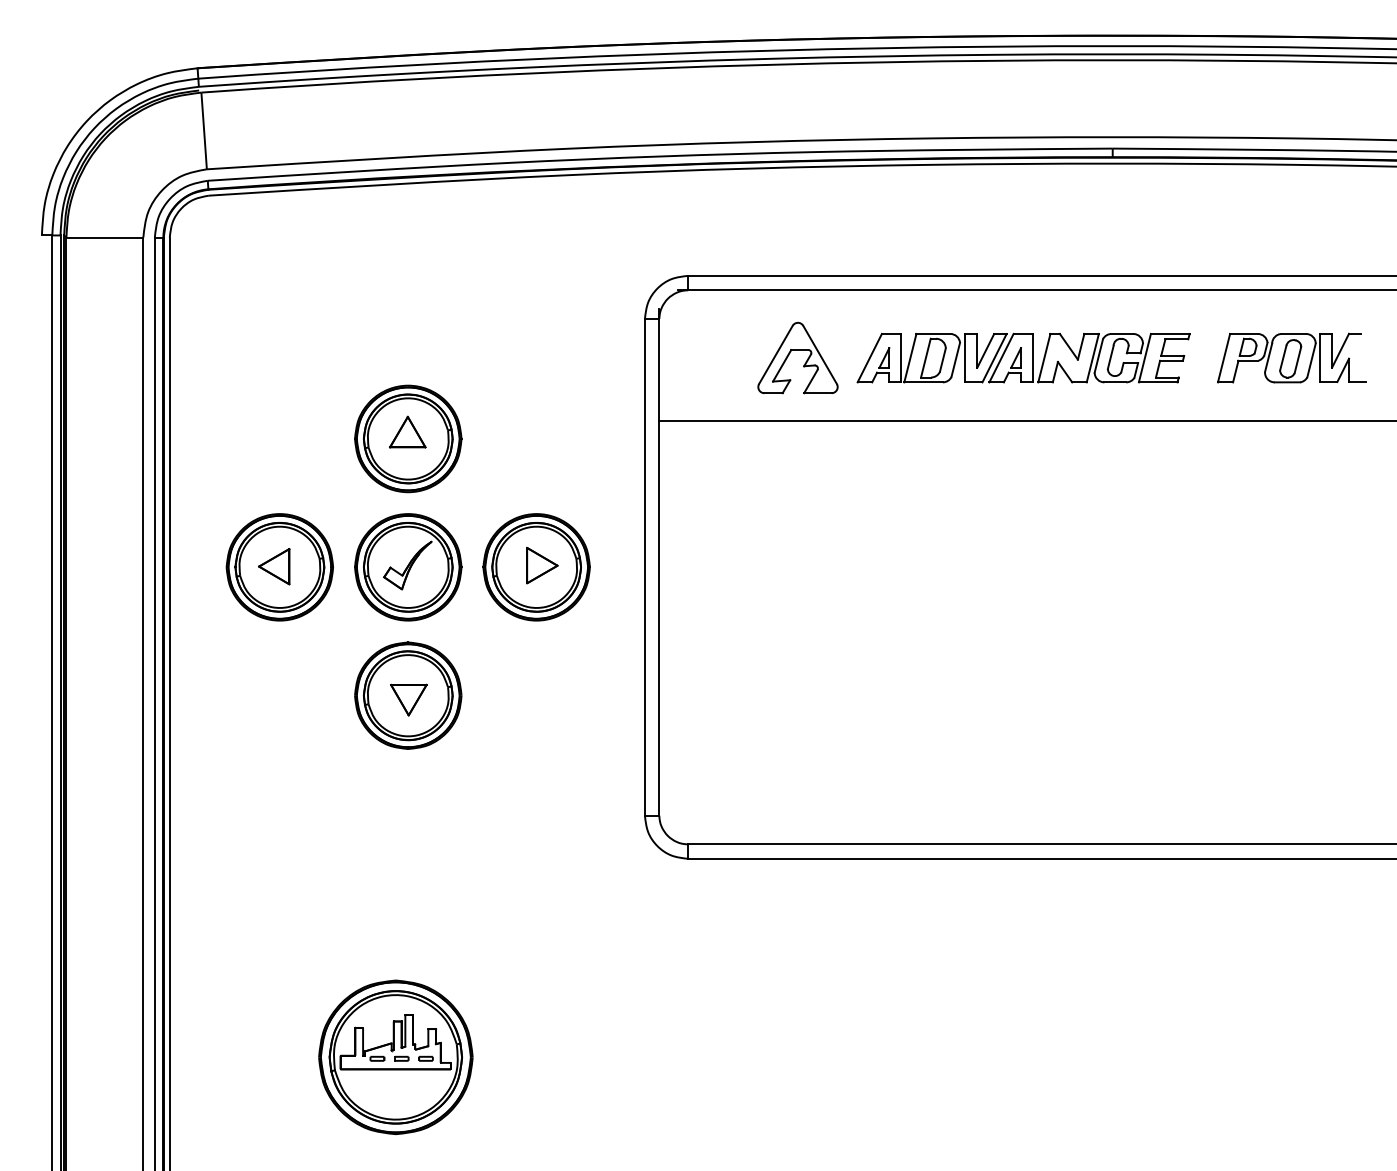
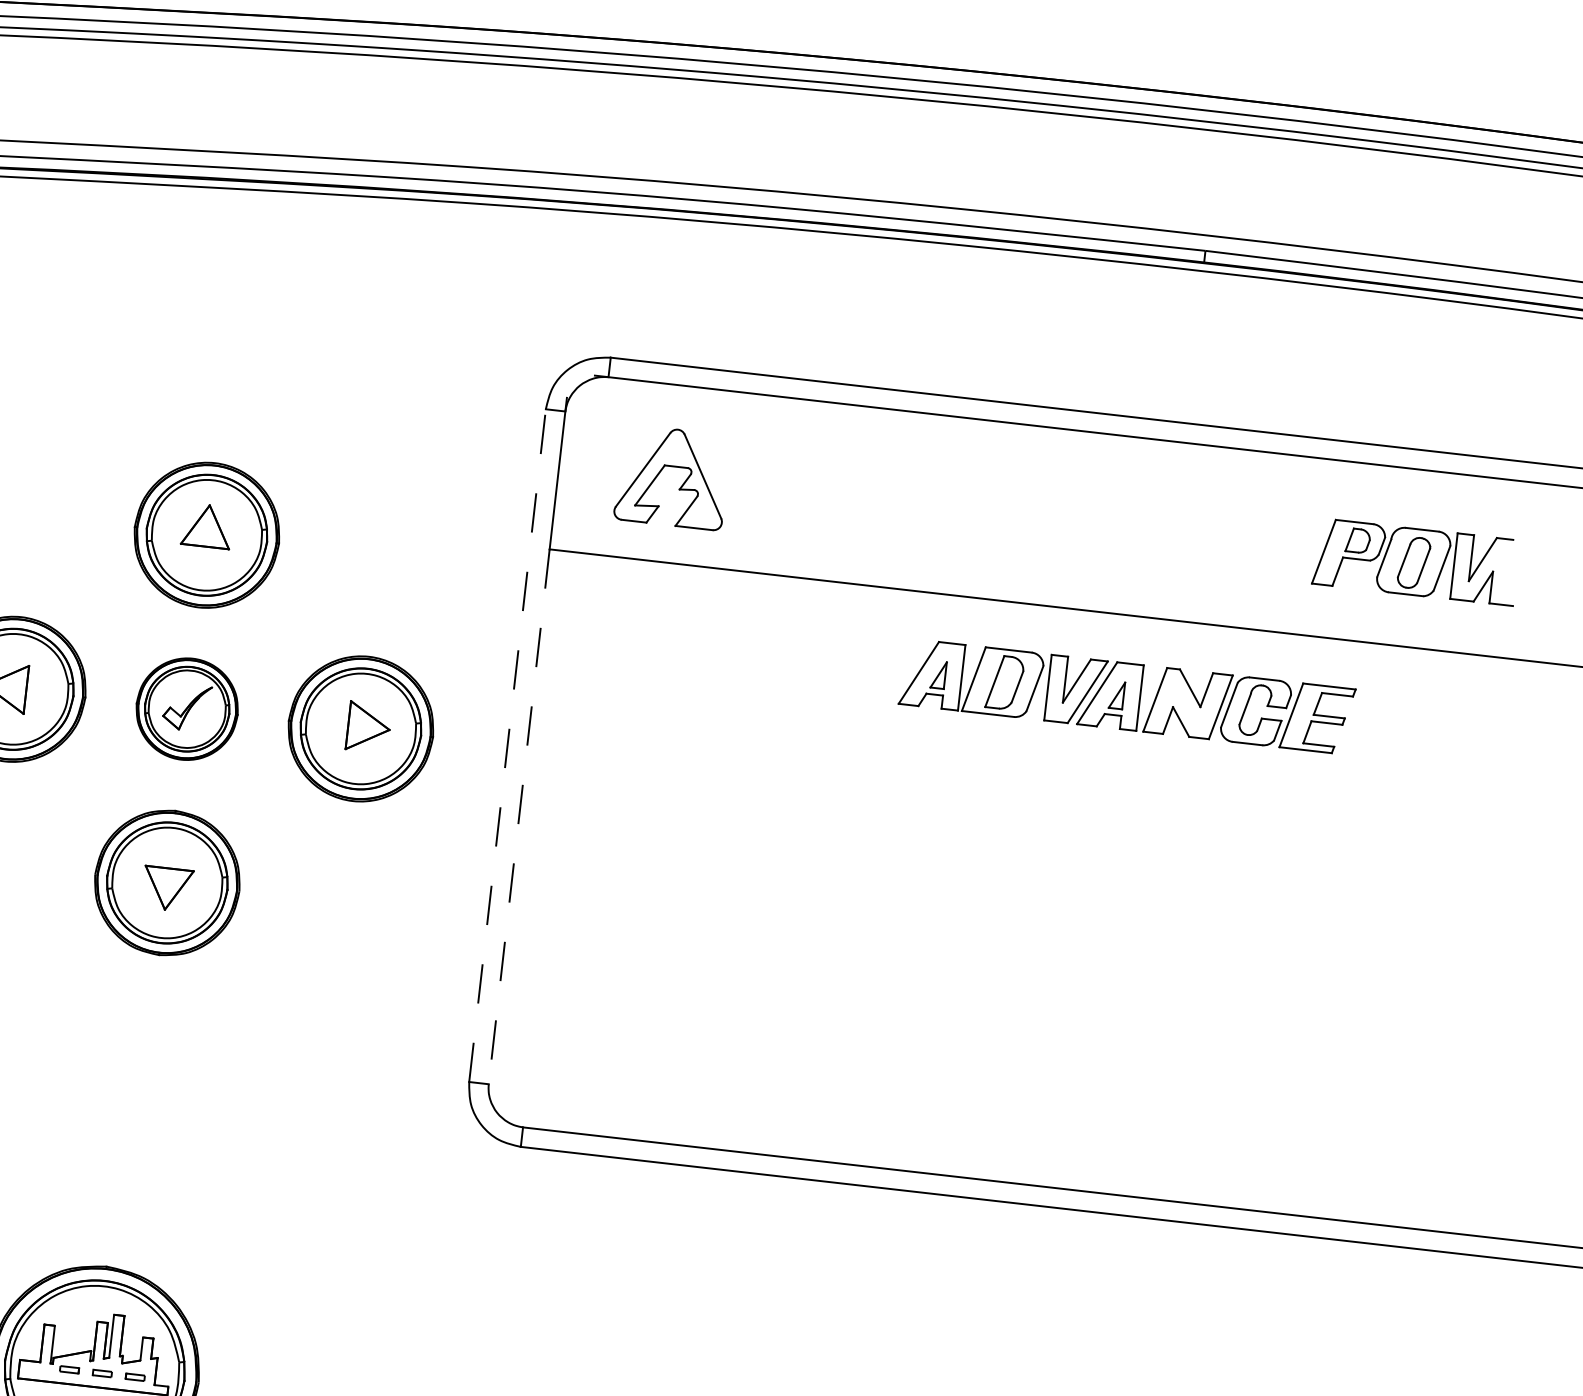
part: (797, 350) -> (673, 467), moved
part: (1023, 357) -> (1127, 695), moved
line: (644, 566) -> (507, 744), solid -> dashed
part: (408, 567) -> (187, 709), size x0.7
line: (659, 618) -> (519, 817), solid -> dashed

